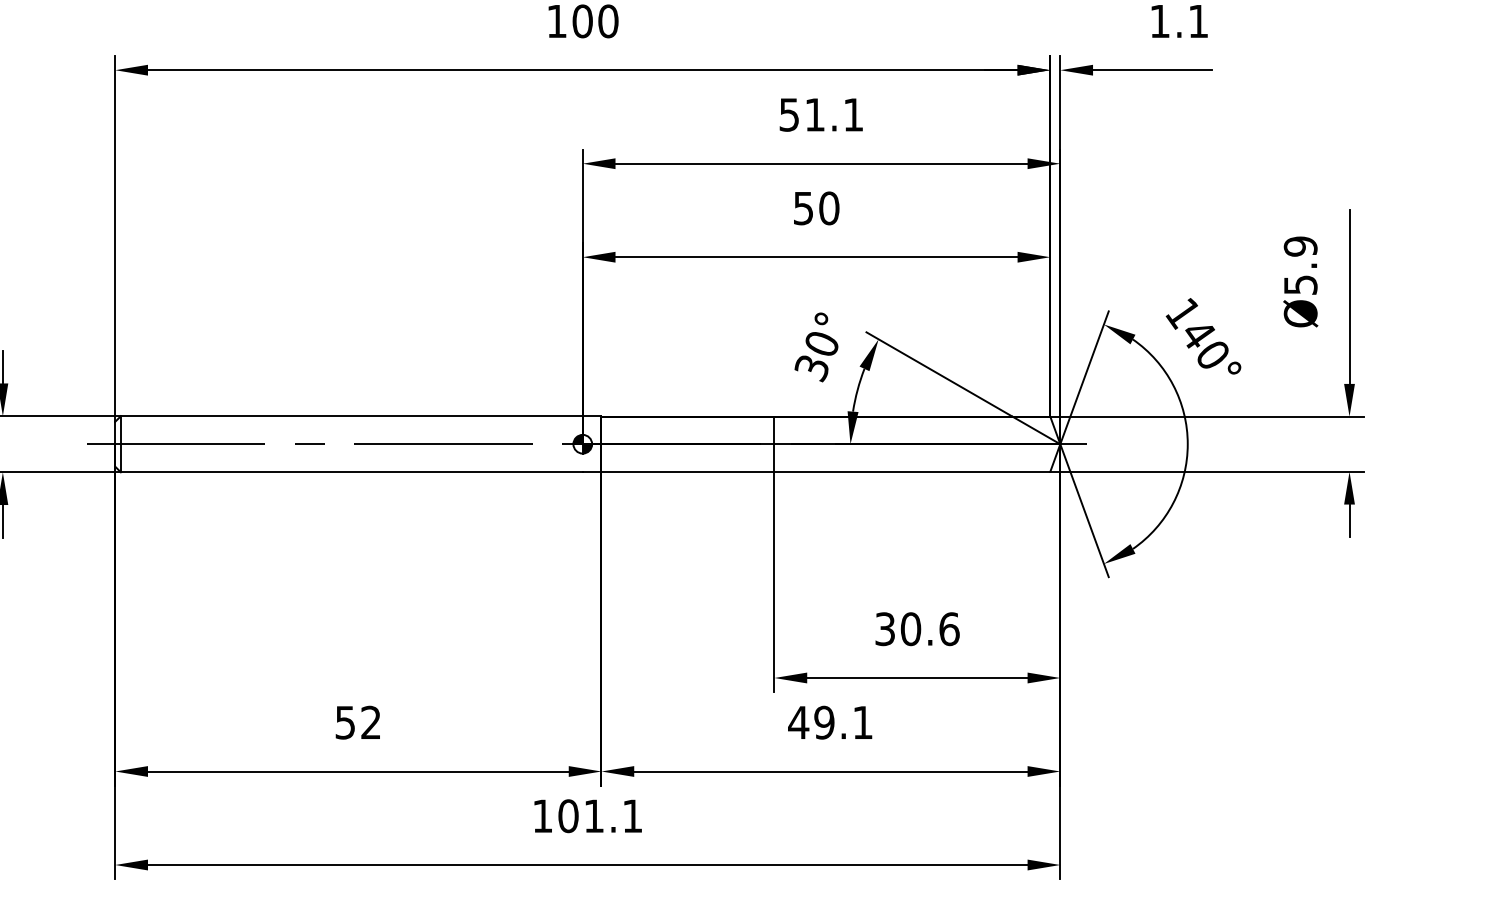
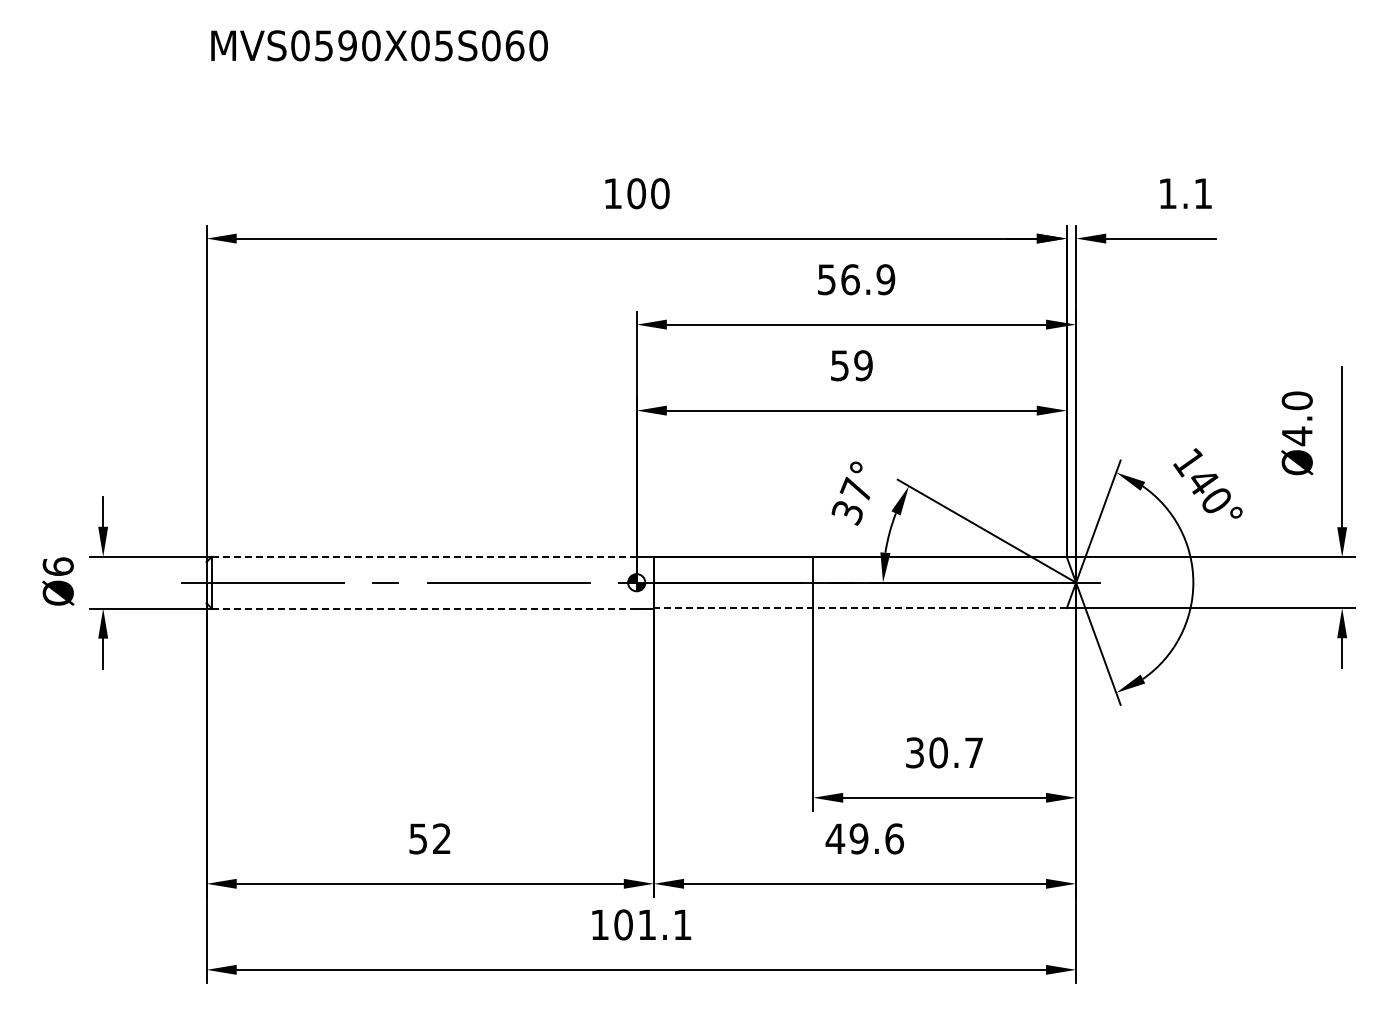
text: (834, 114) -> (868, 279), 51.1 -> 56.9
text: (829, 208) -> (863, 365), 50 -> 59
text: (1300, 265) -> (1297, 418), Ø5.9 -> Ø4.0
text: (820, 341) -> (855, 488), 30° -> 37°
line: (351, 415) -> (423, 556), solid -> dashed
line: (352, 472) -> (424, 608), solid -> dashed
line: (824, 472) -> (859, 608), solid -> dashed
text: (949, 628) -> (974, 752), 30.6 -> 30.7
text: (862, 722) -> (894, 838), 49.1 -> 49.6

